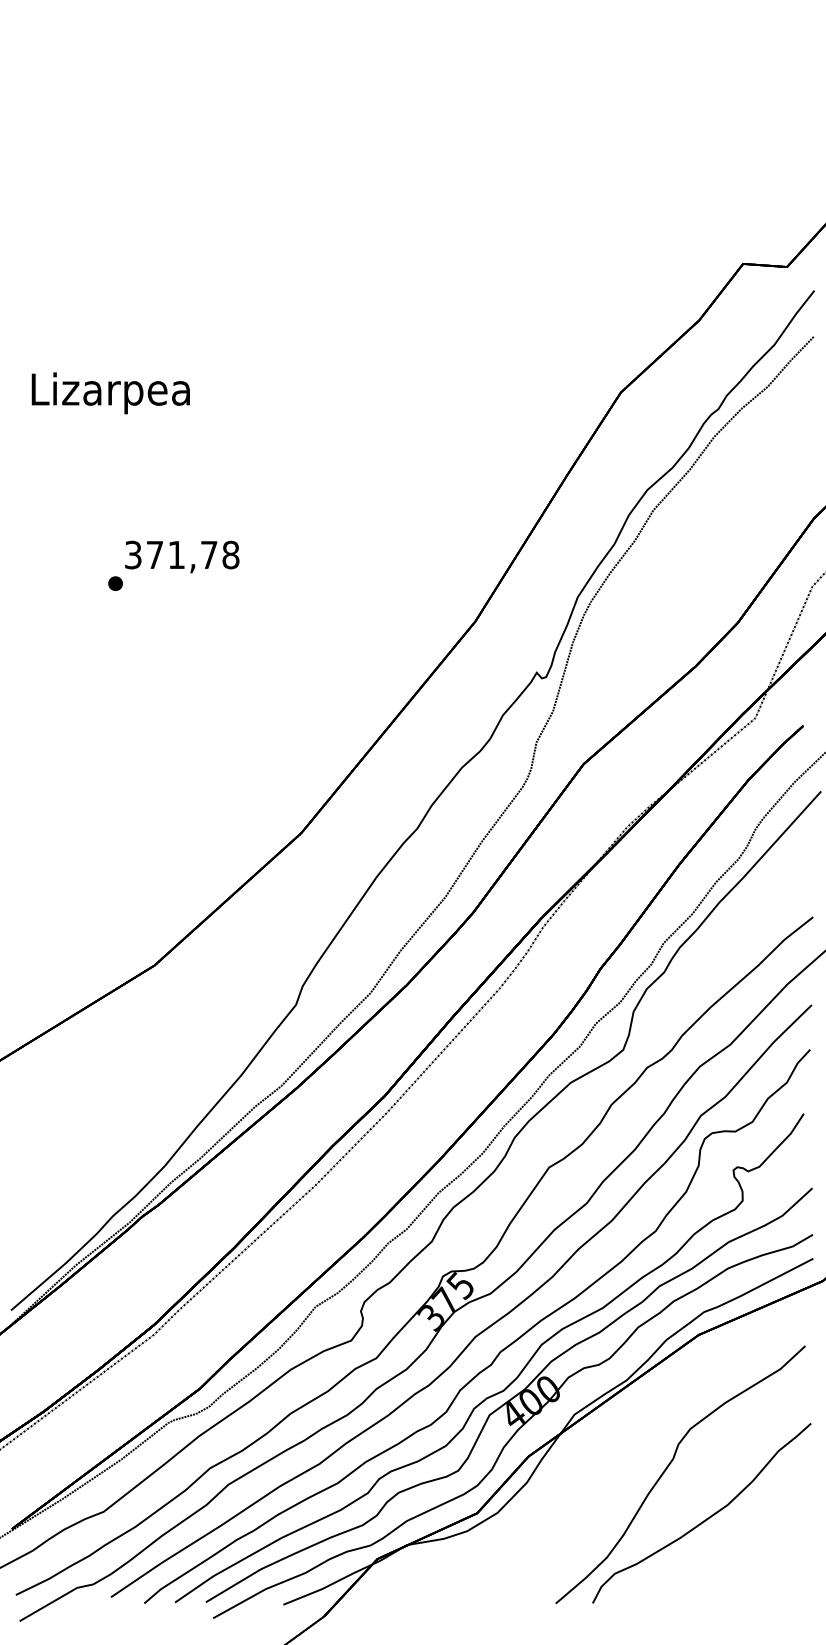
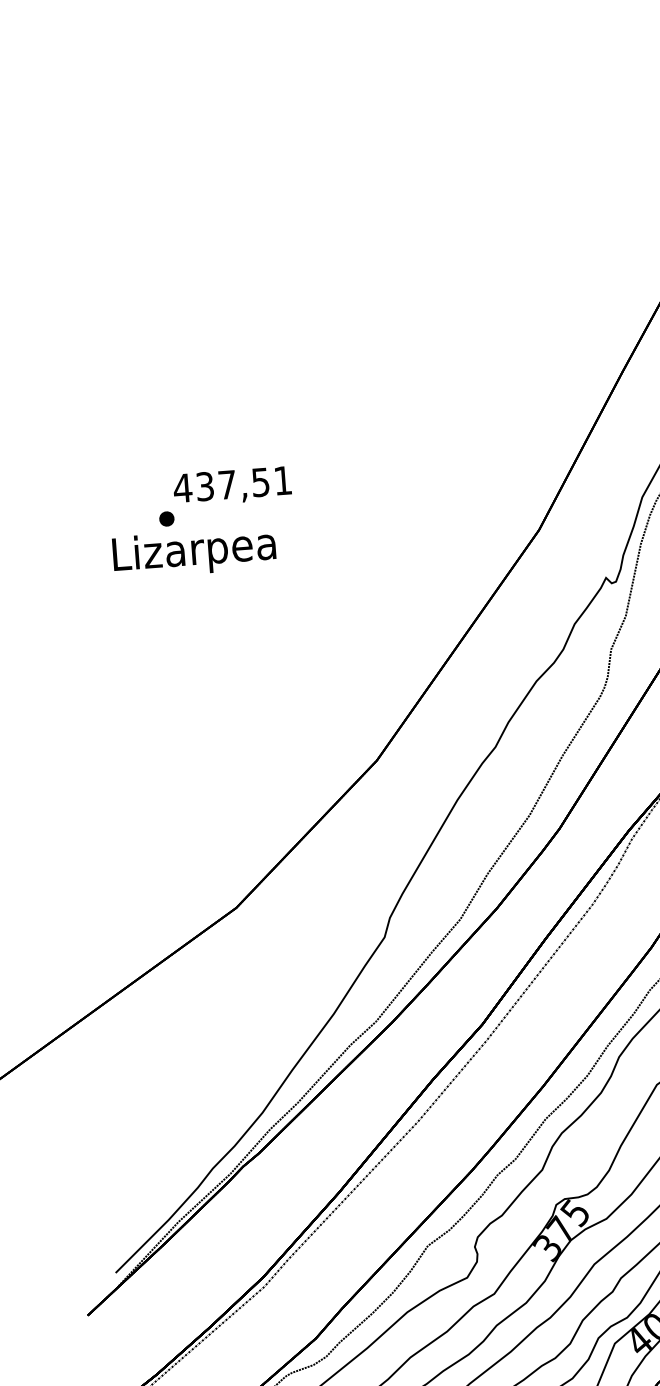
text: (110, 393) -> (194, 552), moved
text: (181, 554) -> (232, 483), 371,78 -> 437,51

